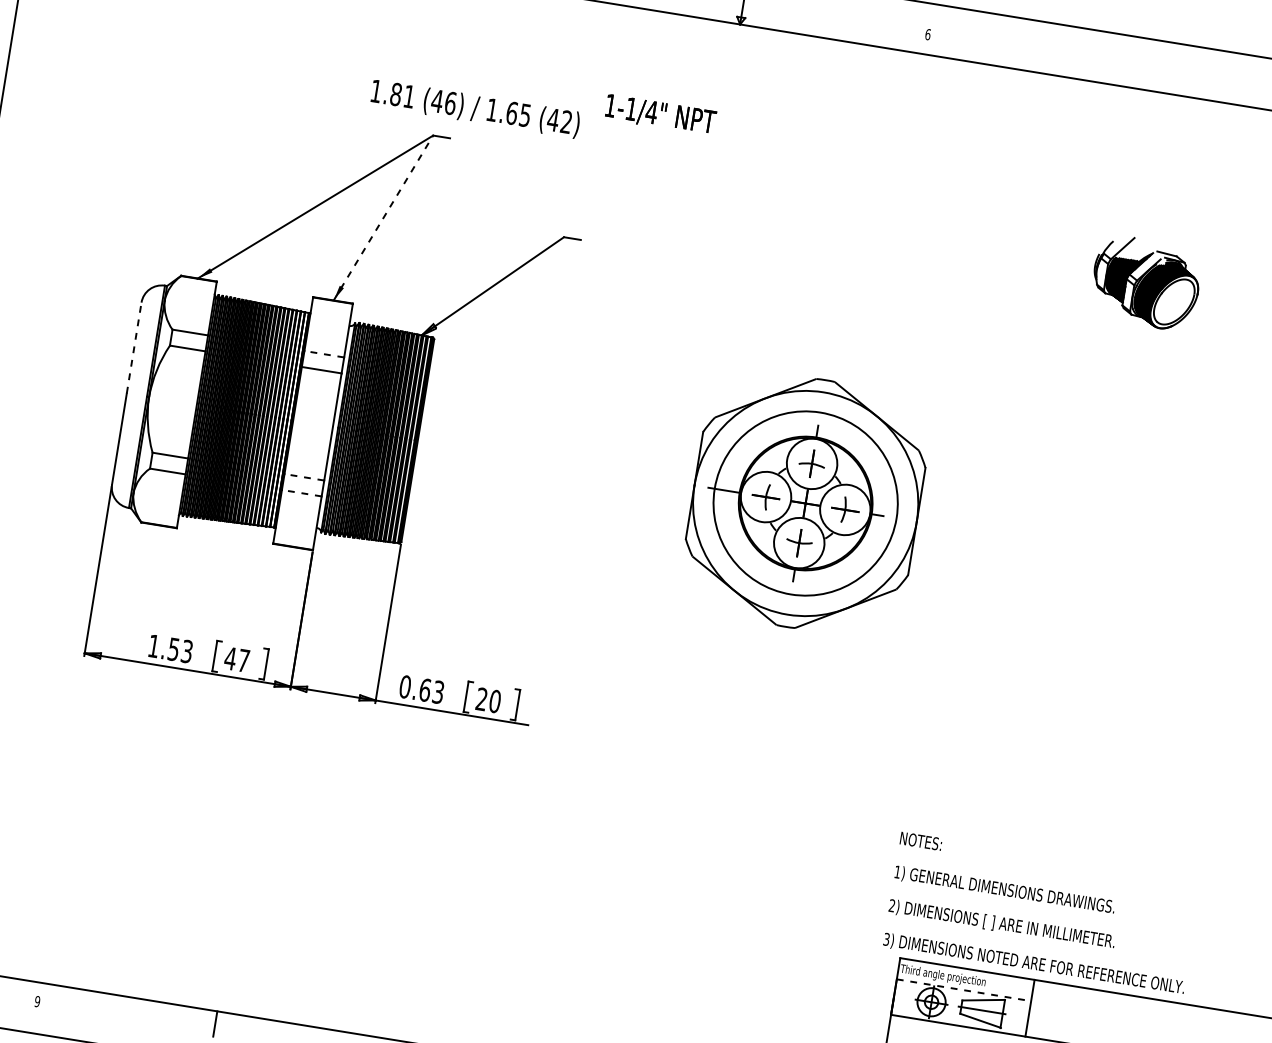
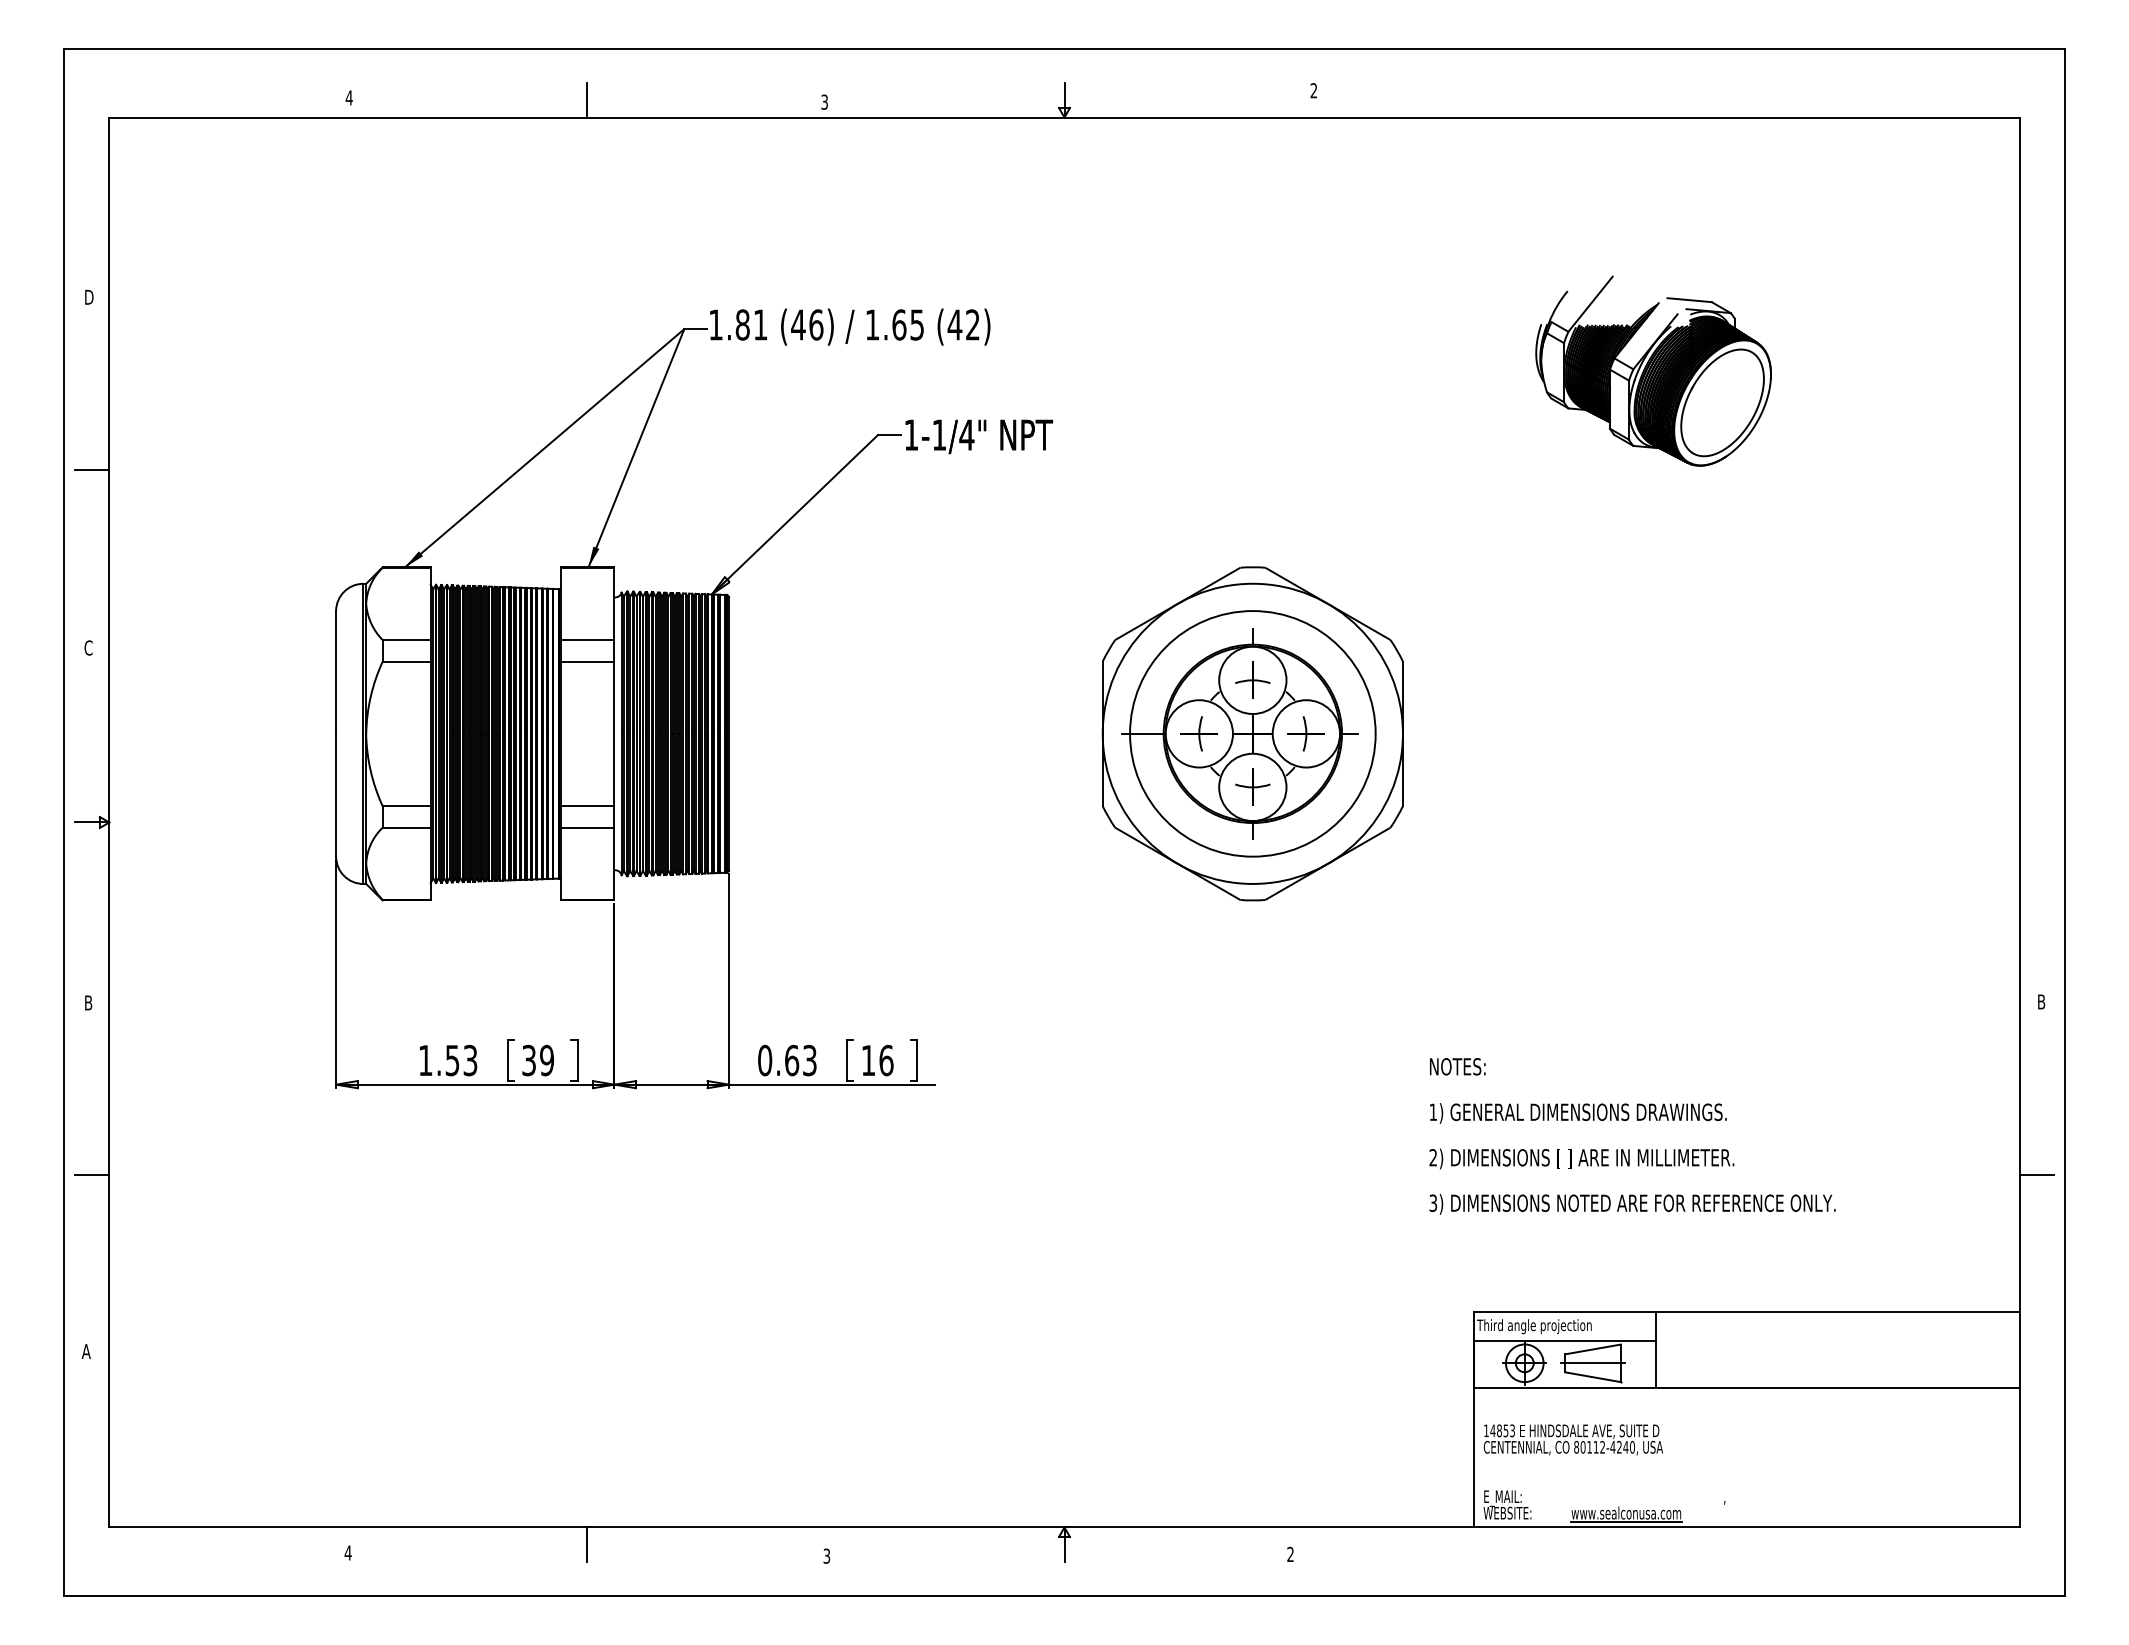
text: (927, 34) -> (1313, 90), 6 -> 2
text: (475, 108) -> (850, 326), moved
text: (660, 115) -> (979, 436), moved
line: (383, 218) -> (636, 448), dashed -> solid
part: (1145, 282) -> (1653, 370), size x1.67
line: (134, 347) -> (336, 671), dashed -> solid
line: (324, 354) -> (587, 640), dashed -> solid
line: (304, 477) -> (587, 806), dashed -> solid
line: (301, 493) -> (587, 827), dashed -> solid
text: (236, 659) -> (537, 1060), 47 -> 39
text: (488, 700) -> (877, 1060), 20 -> 16
text: (1042, 913) -> (1632, 1136), moved
line: (963, 990) -> (1564, 1340), dashed -> solid
text: (37, 1001) -> (347, 1552), 9 -> 4

